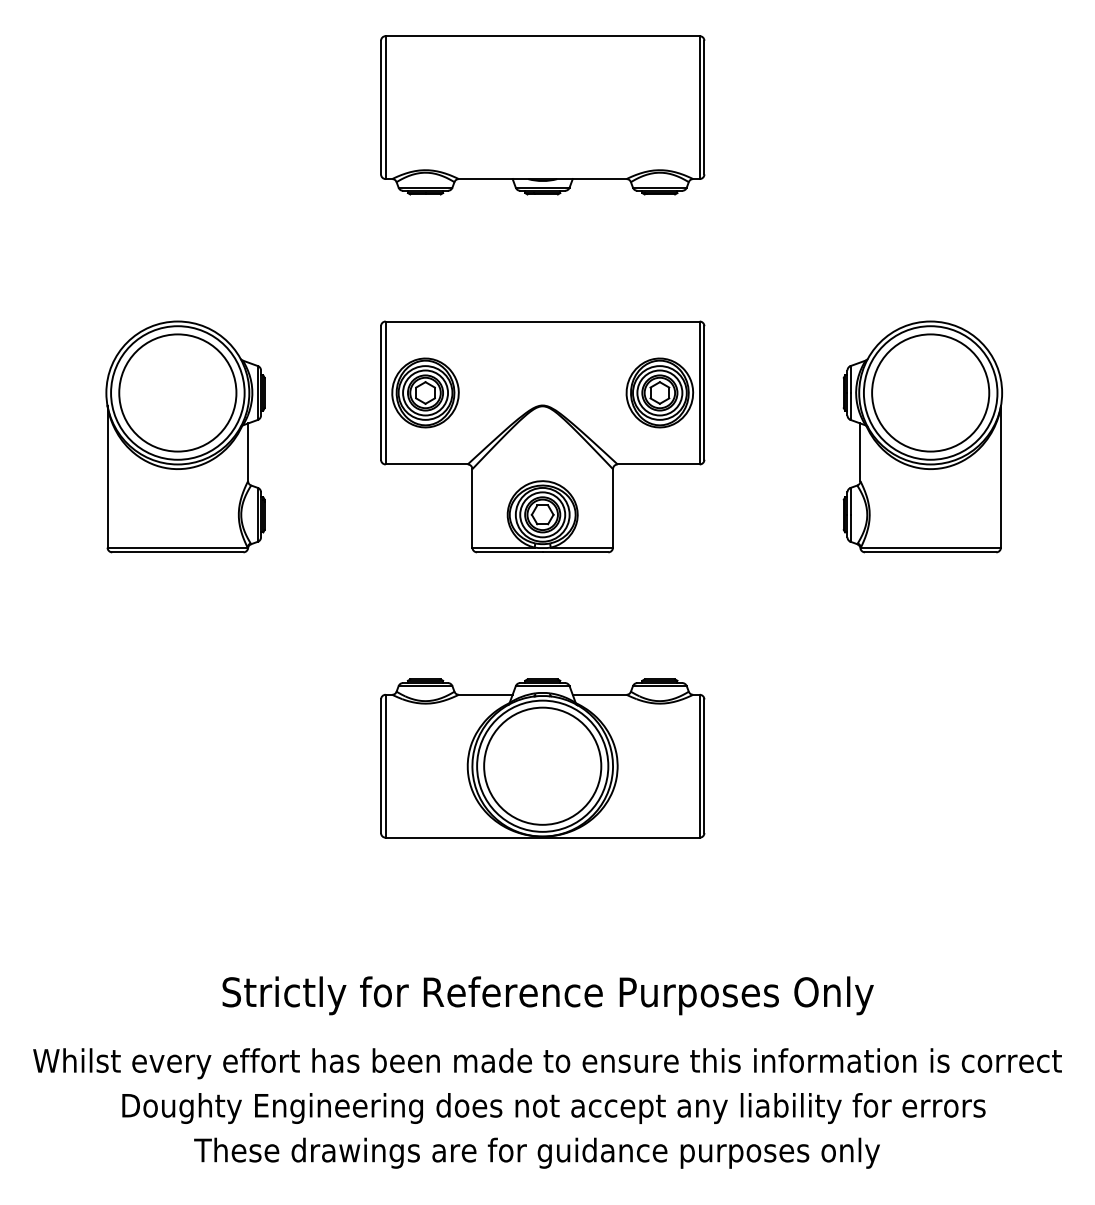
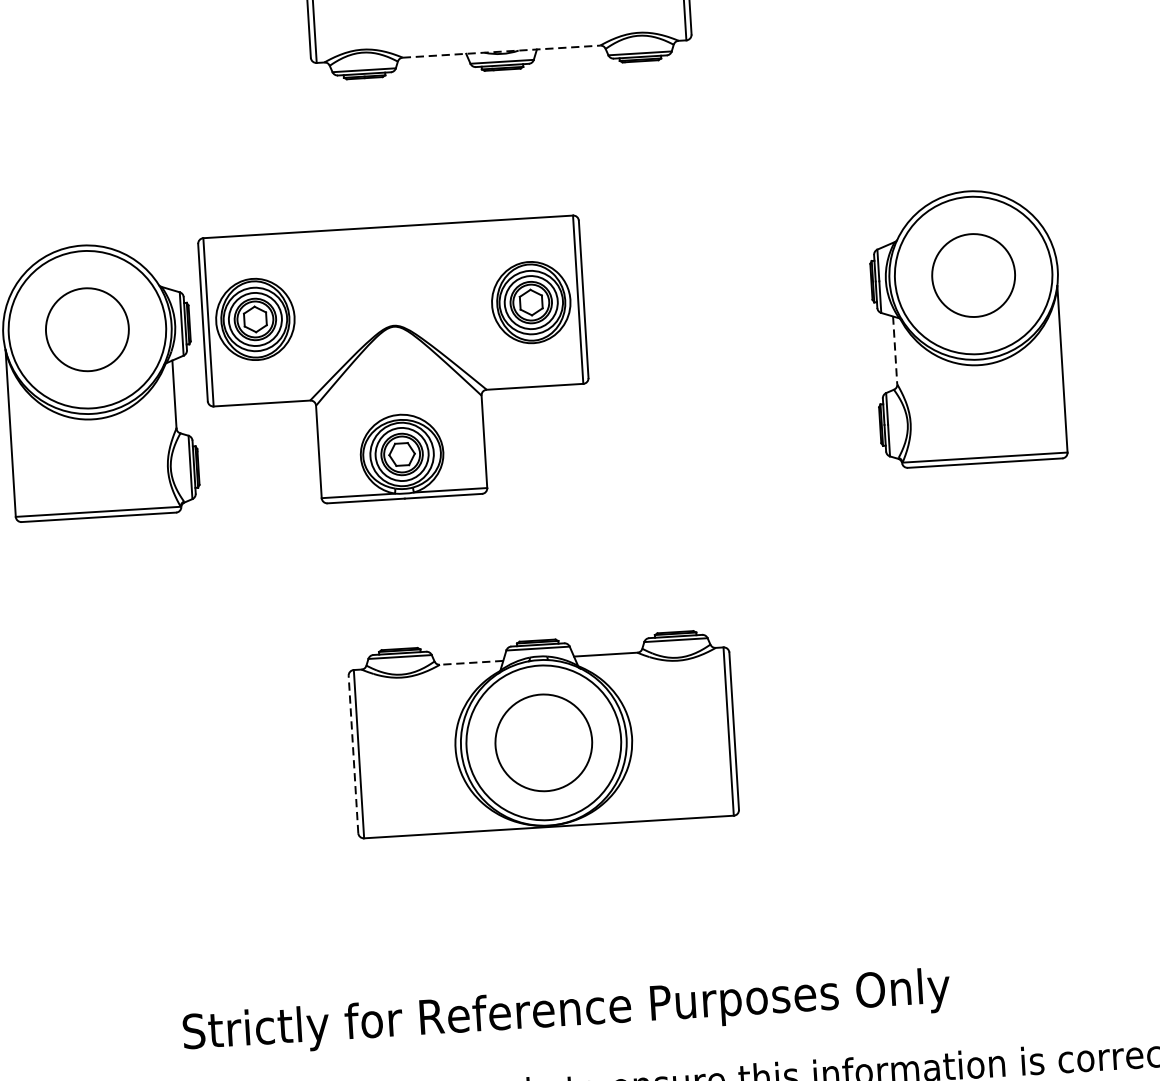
line: (542, 179) -> (501, 52), solid -> dashed
circle: (177, 392) -> (86, 329), size x0.6
circle: (930, 392) -> (973, 274), size x0.6
part: (542, 436) -> (396, 362), moved
line: (860, 452) -> (895, 350), solid -> dashed
line: (485, 694) -> (471, 662), solid -> dashed
circle: (542, 765) -> (543, 741), size x0.7
line: (381, 766) -> (354, 754), solid -> dashed

